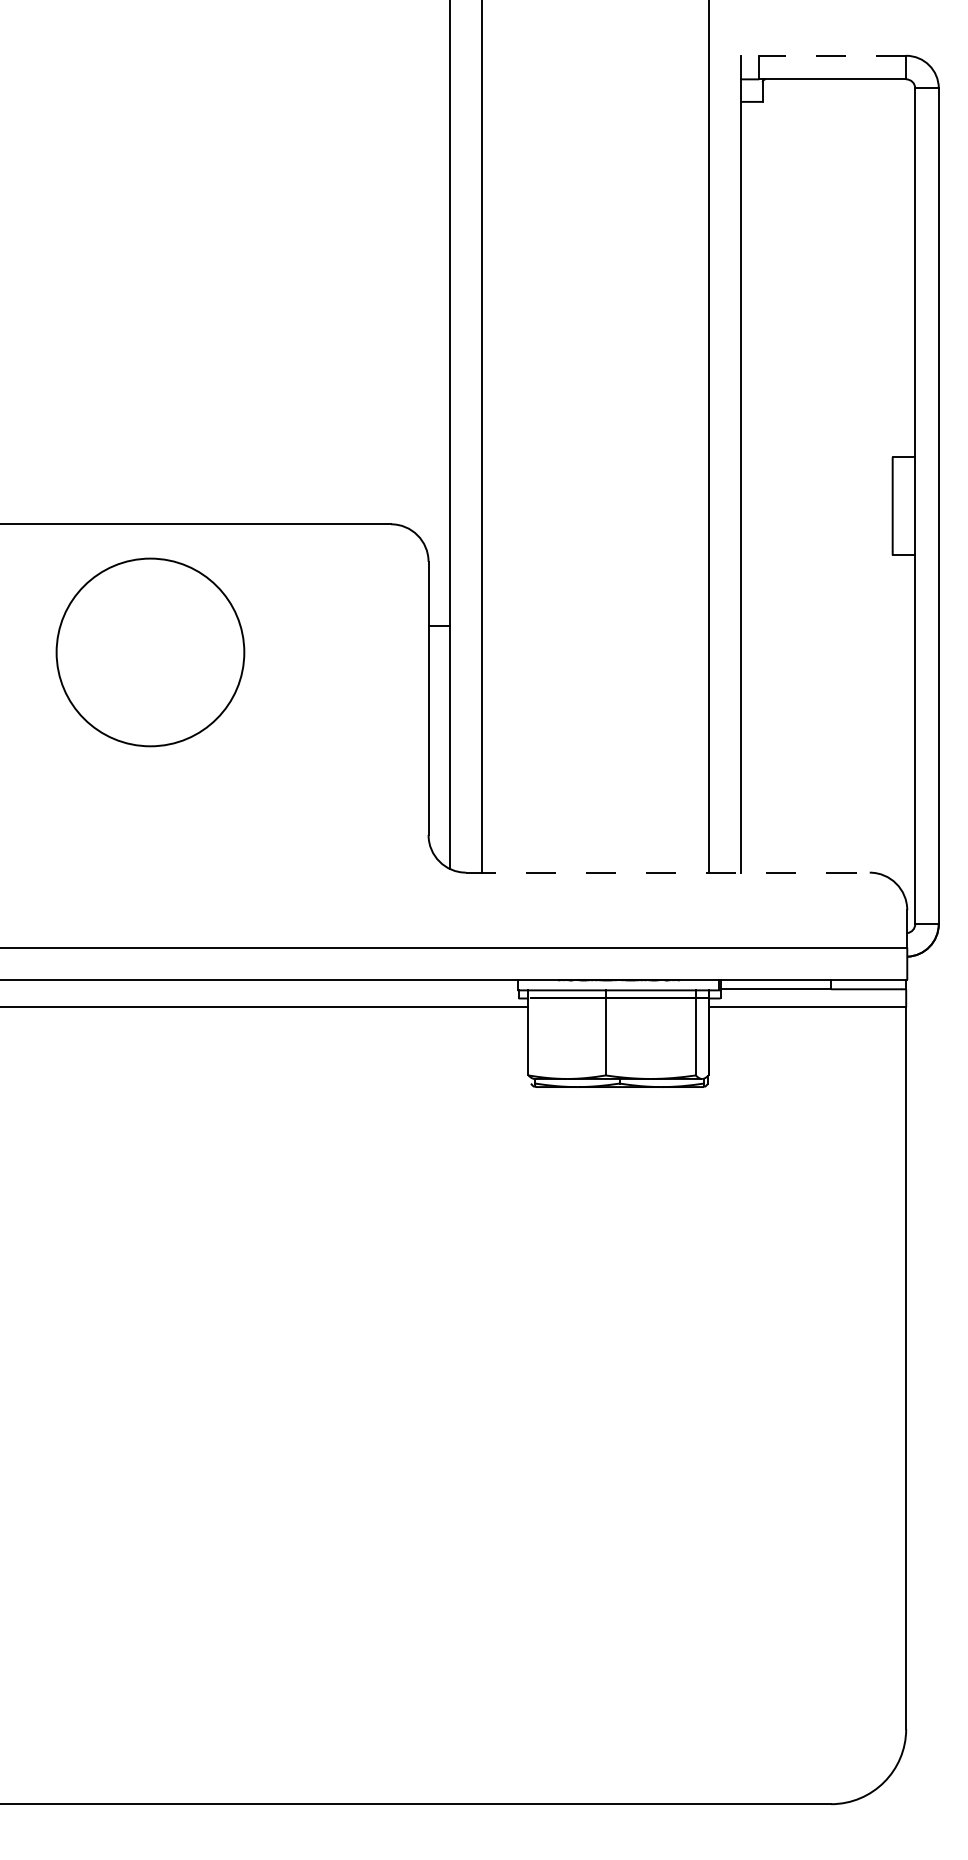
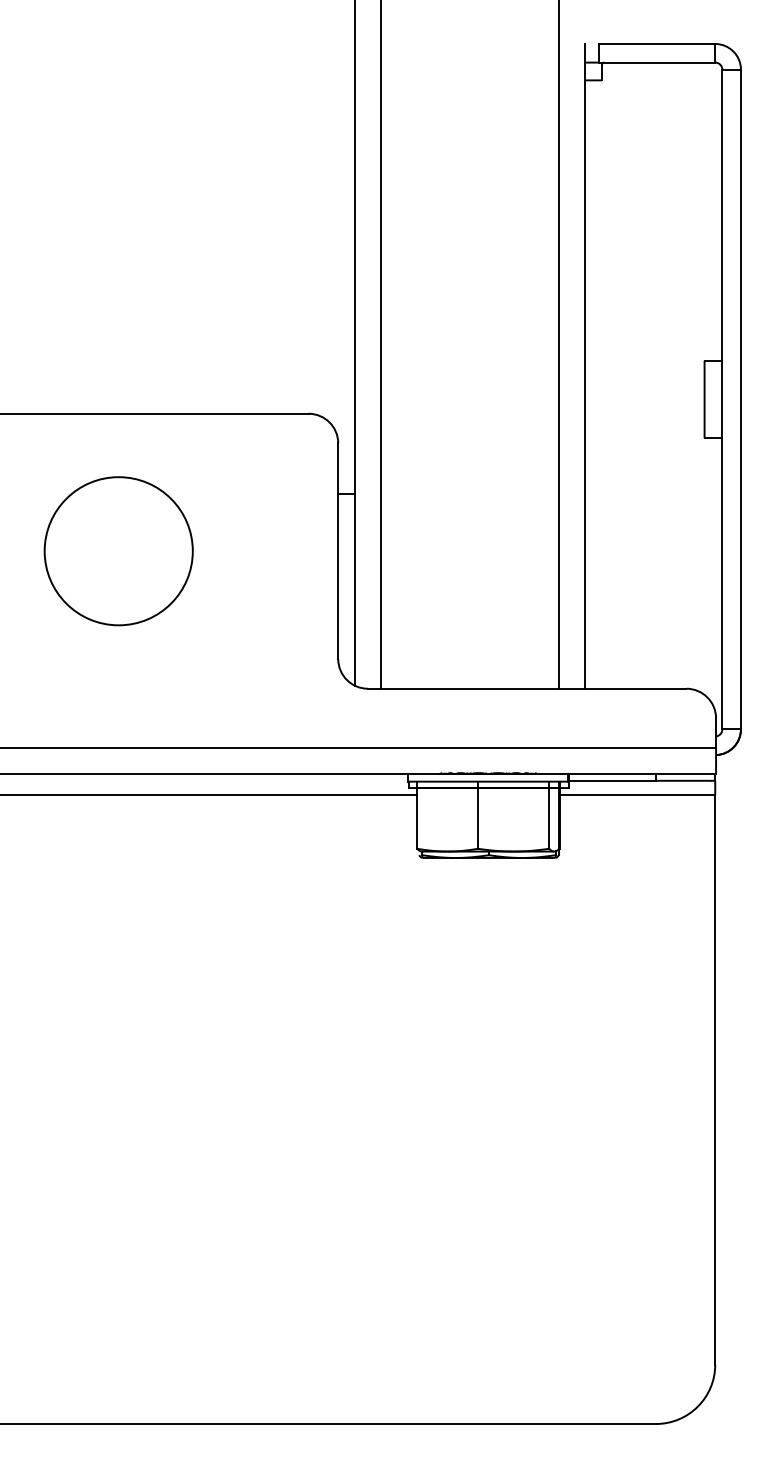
line: (832, 55) -> (657, 43), dashed -> solid
circle: (150, 652) -> (118, 551), moved
line: (667, 872) -> (526, 688), dashed -> solid

